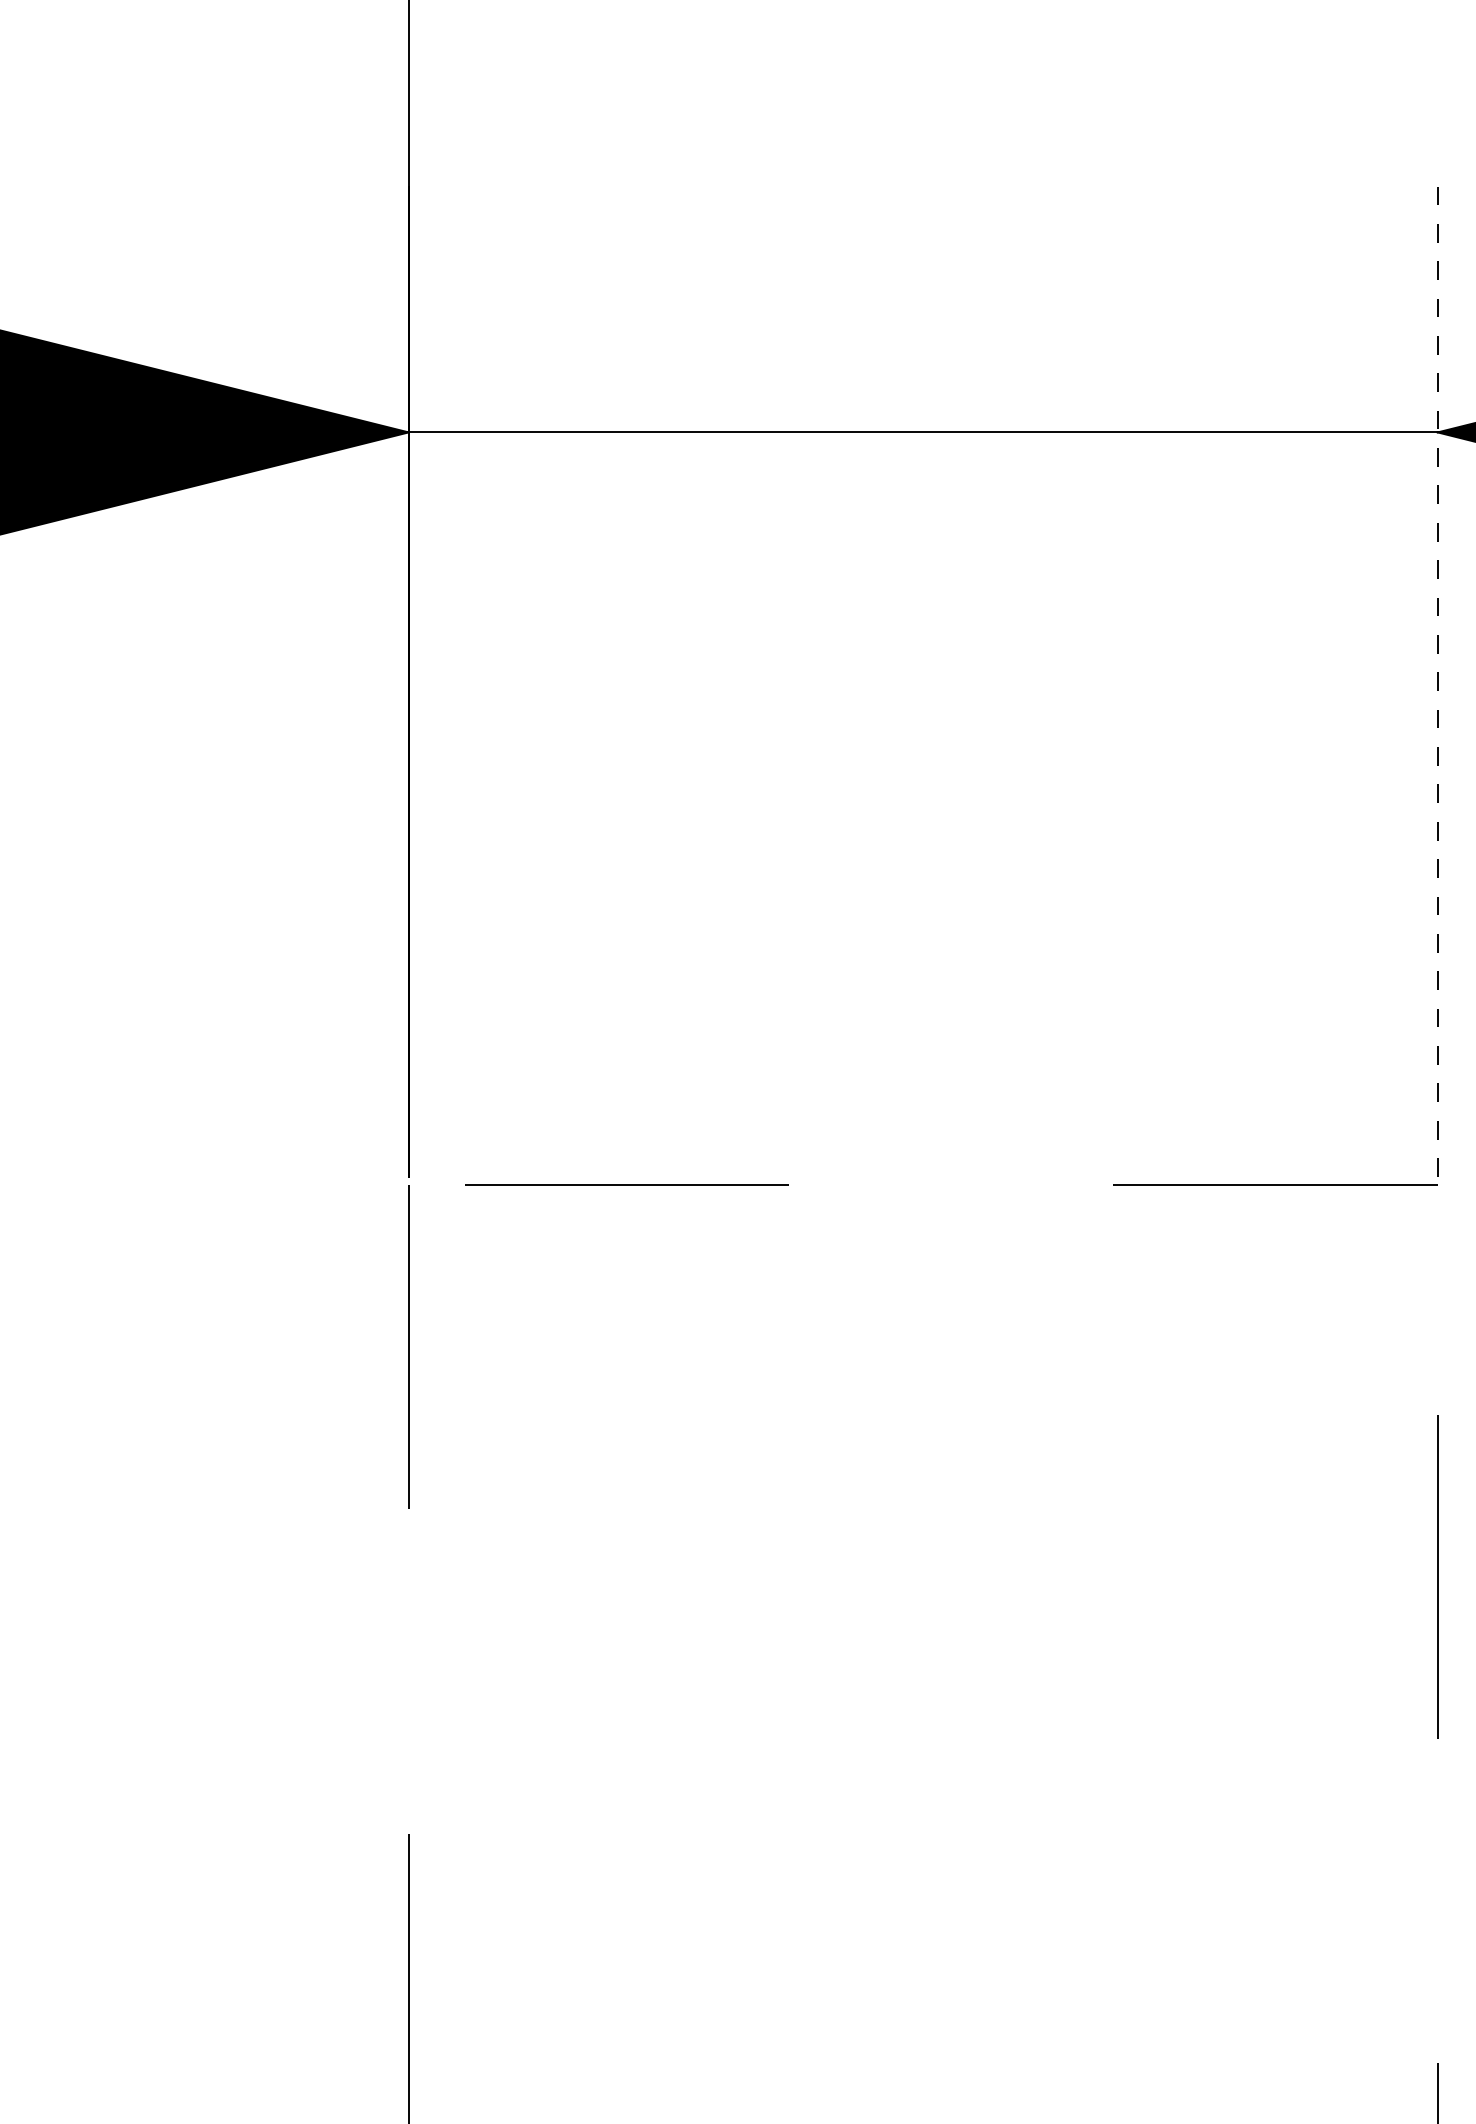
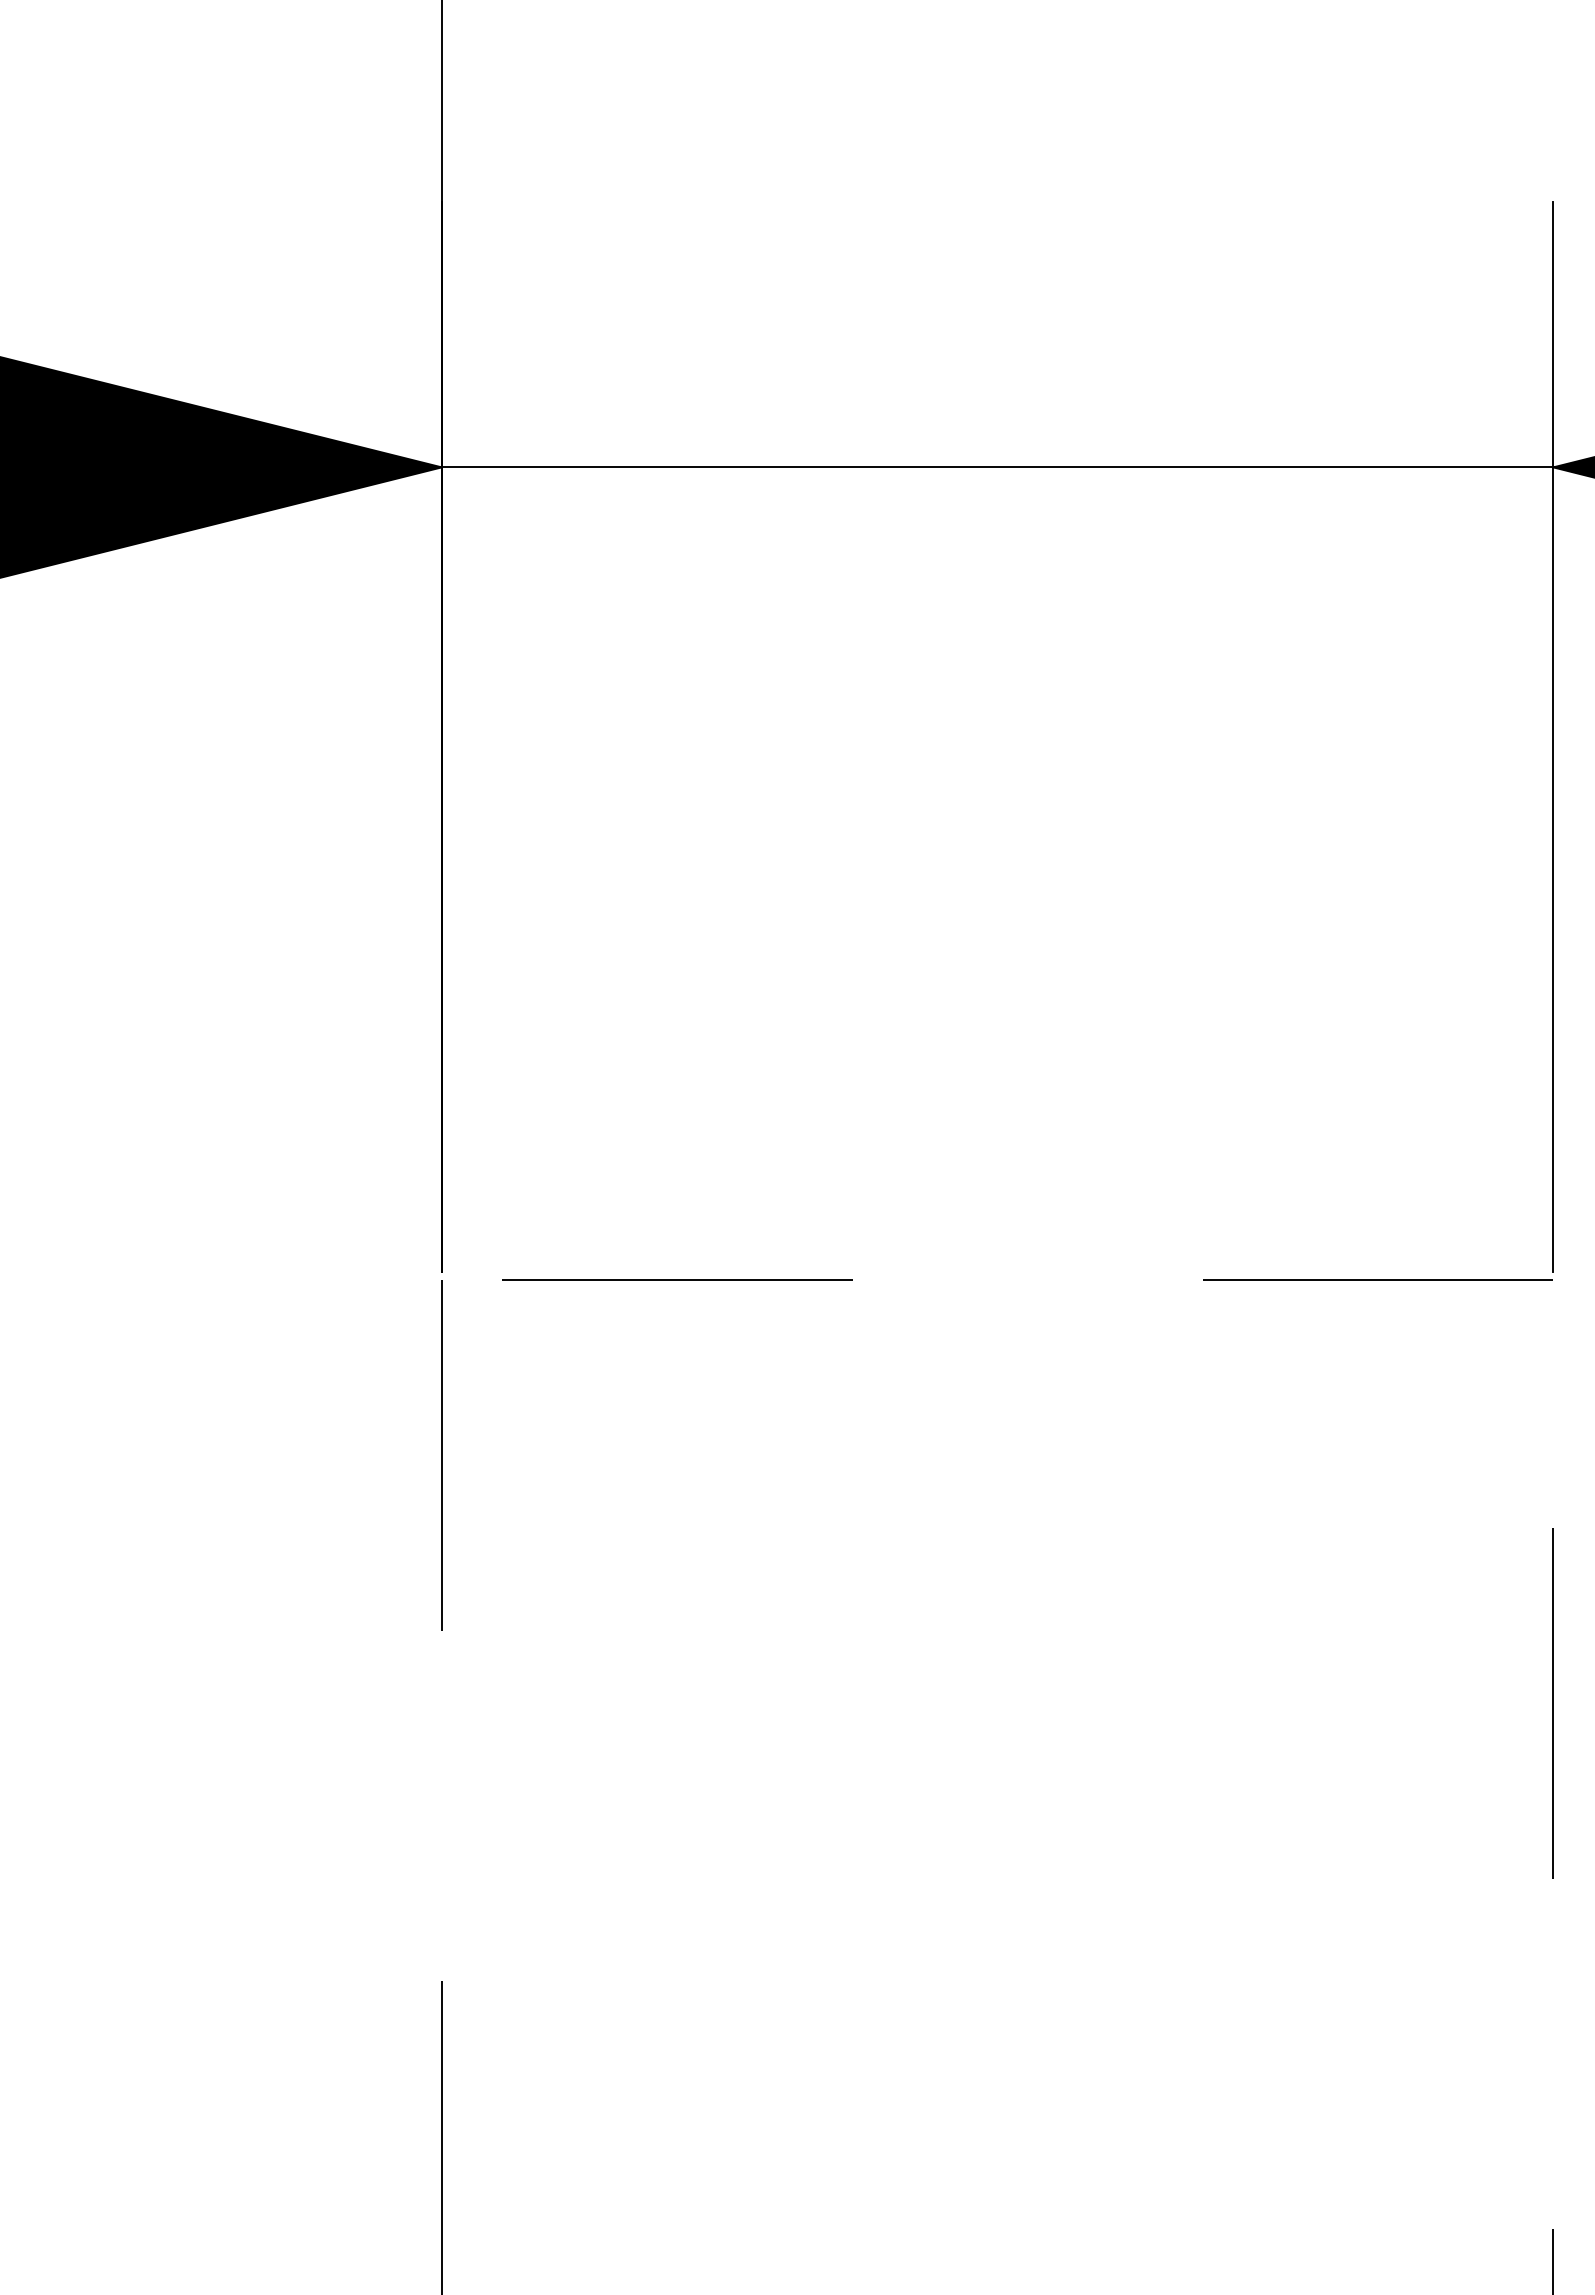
line: (1437, 681) -> (1553, 736), dashed -> solid

